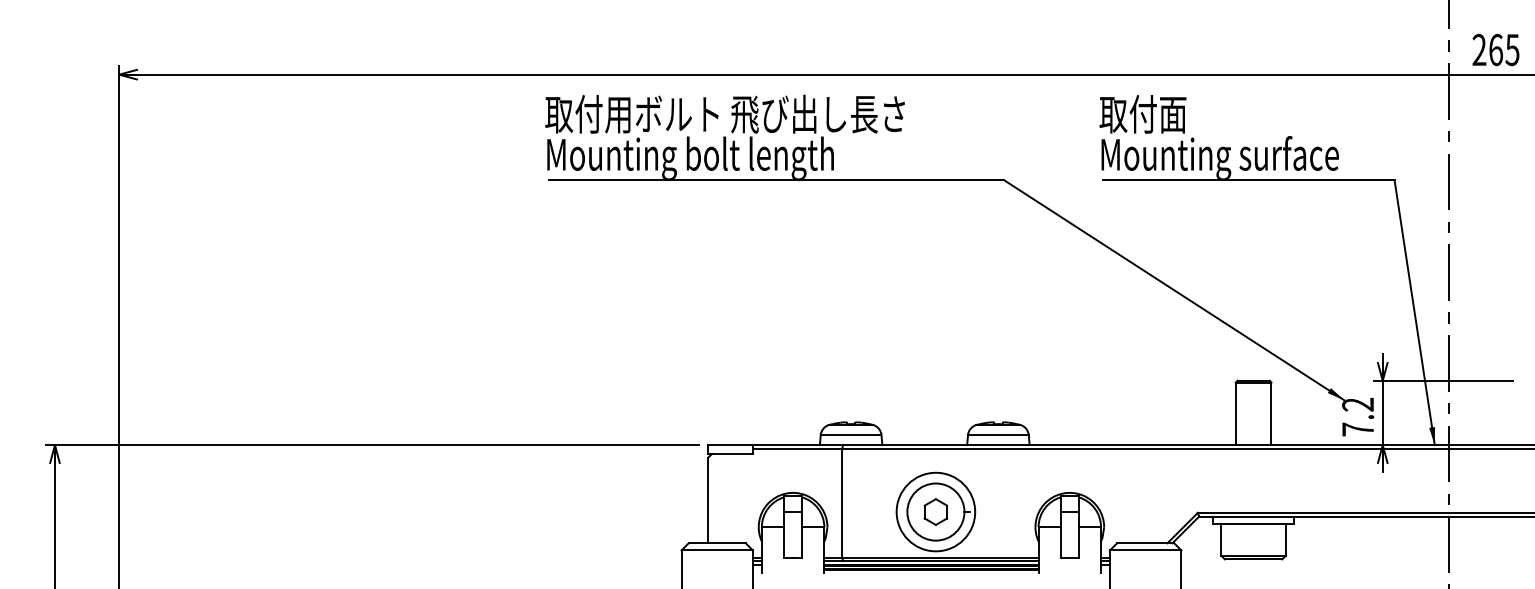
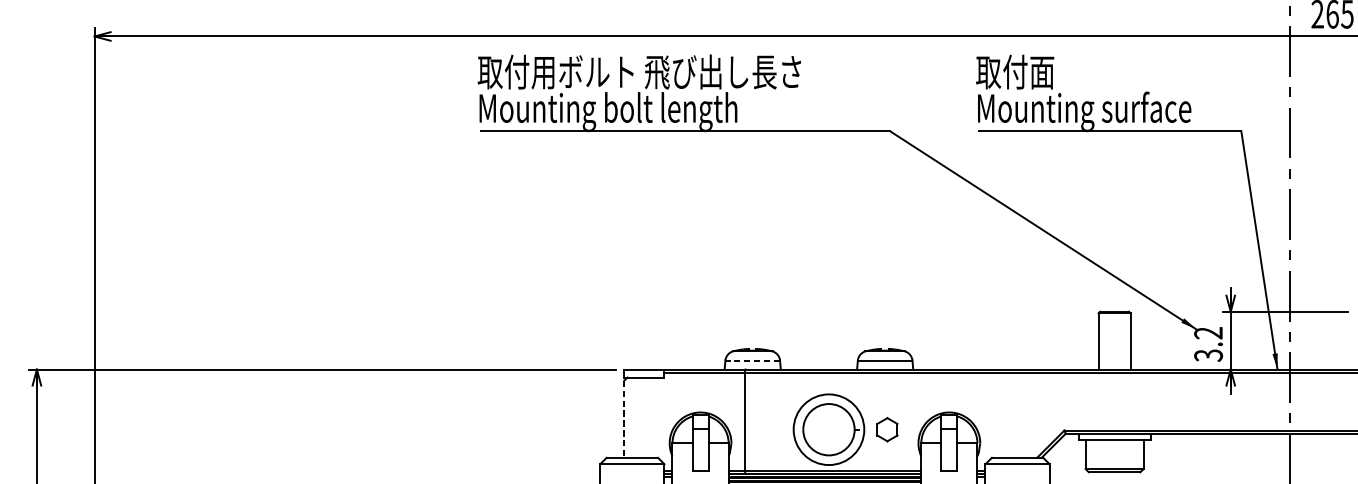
text: (1358, 429) -> (1208, 355), 7.2 -> 3.2
line: (850, 435) -> (752, 360), solid -> dashed
line: (708, 500) -> (624, 419), solid -> dashed
part: (935, 511) -> (887, 429), moved

